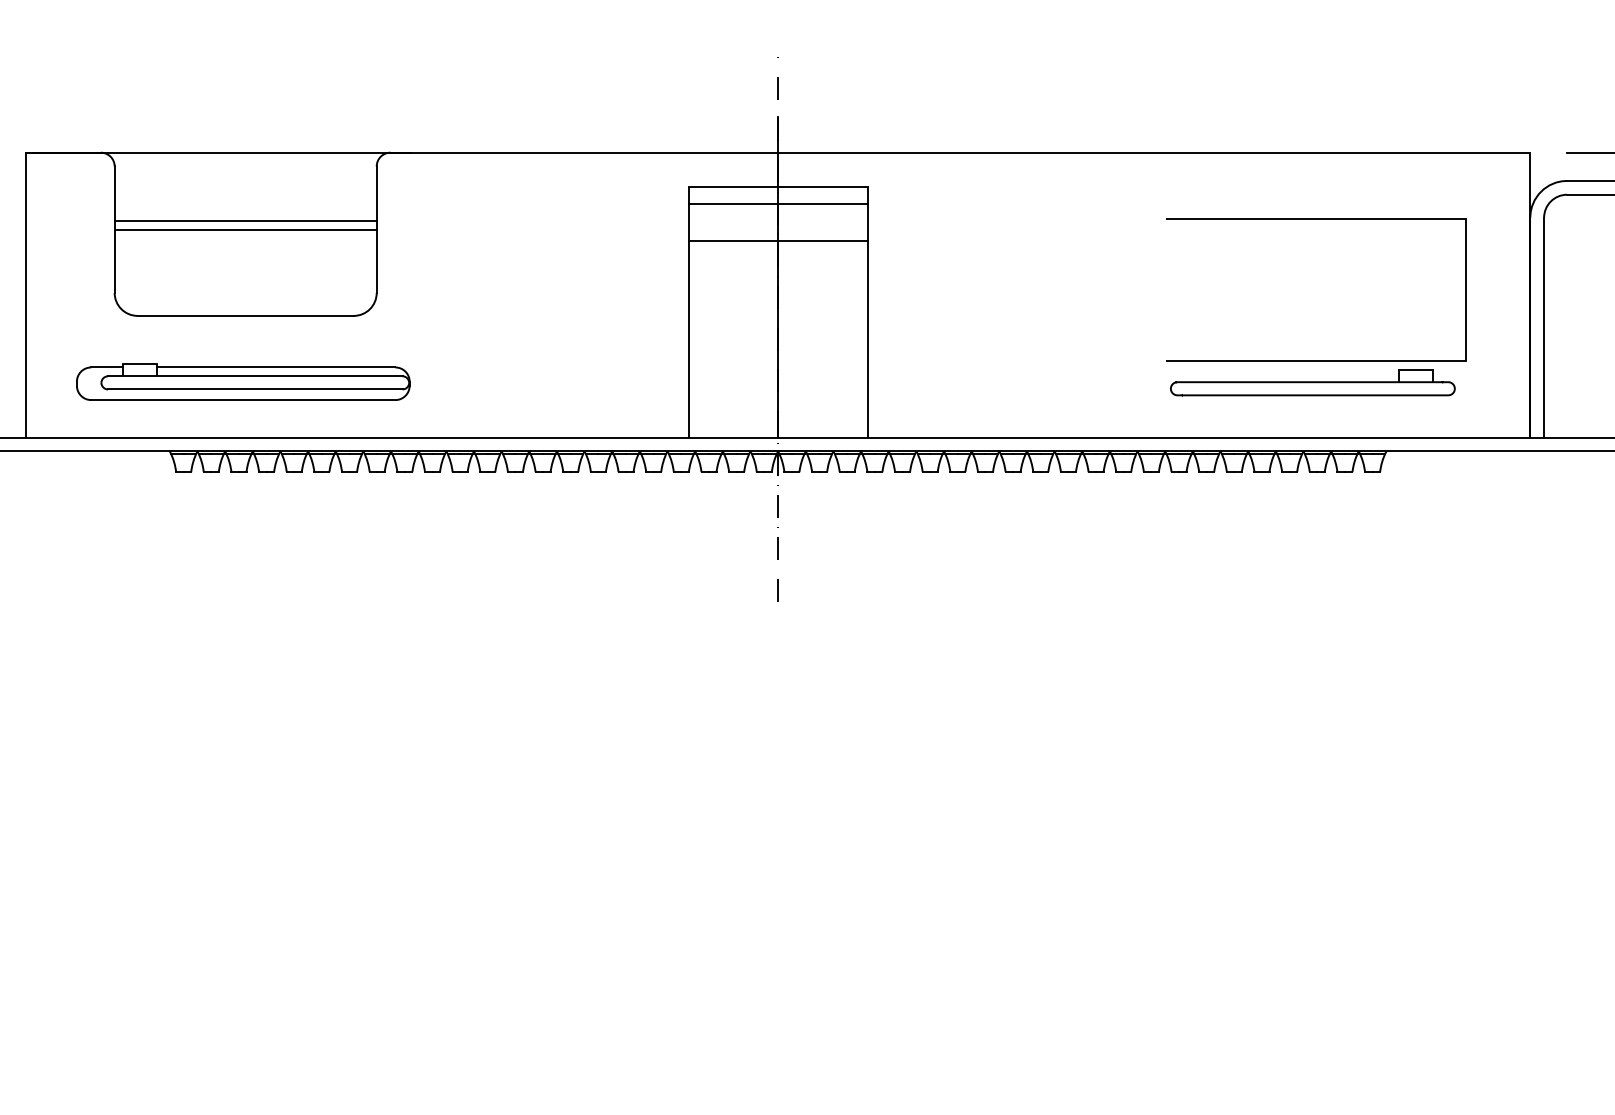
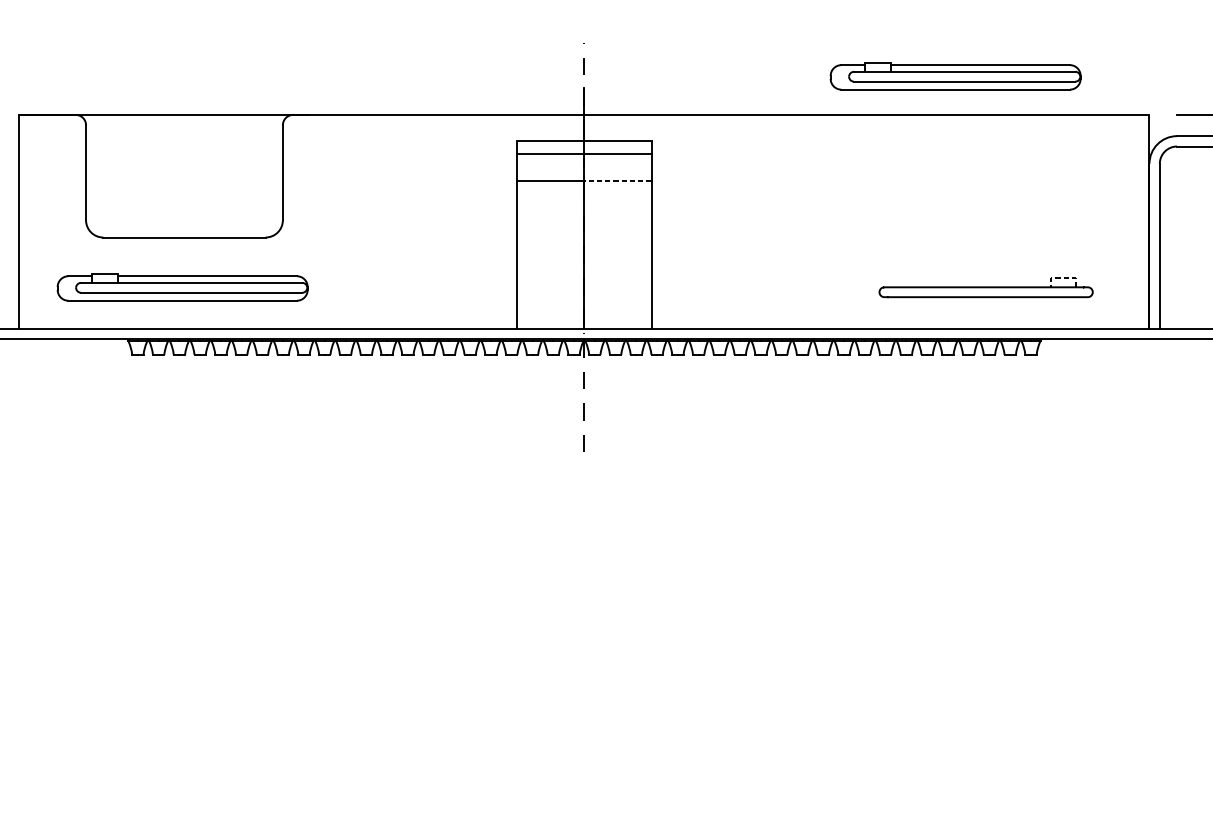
part: (1272, 100) -> (955, 75), added
line: (1316, 219) -> (988, 165), removed
line: (245, 220) -> (184, 165), removed
line: (245, 230) -> (184, 173), removed
line: (822, 241) -> (617, 181), solid -> dashed
line: (1416, 370) -> (1063, 278), solid -> dashed

